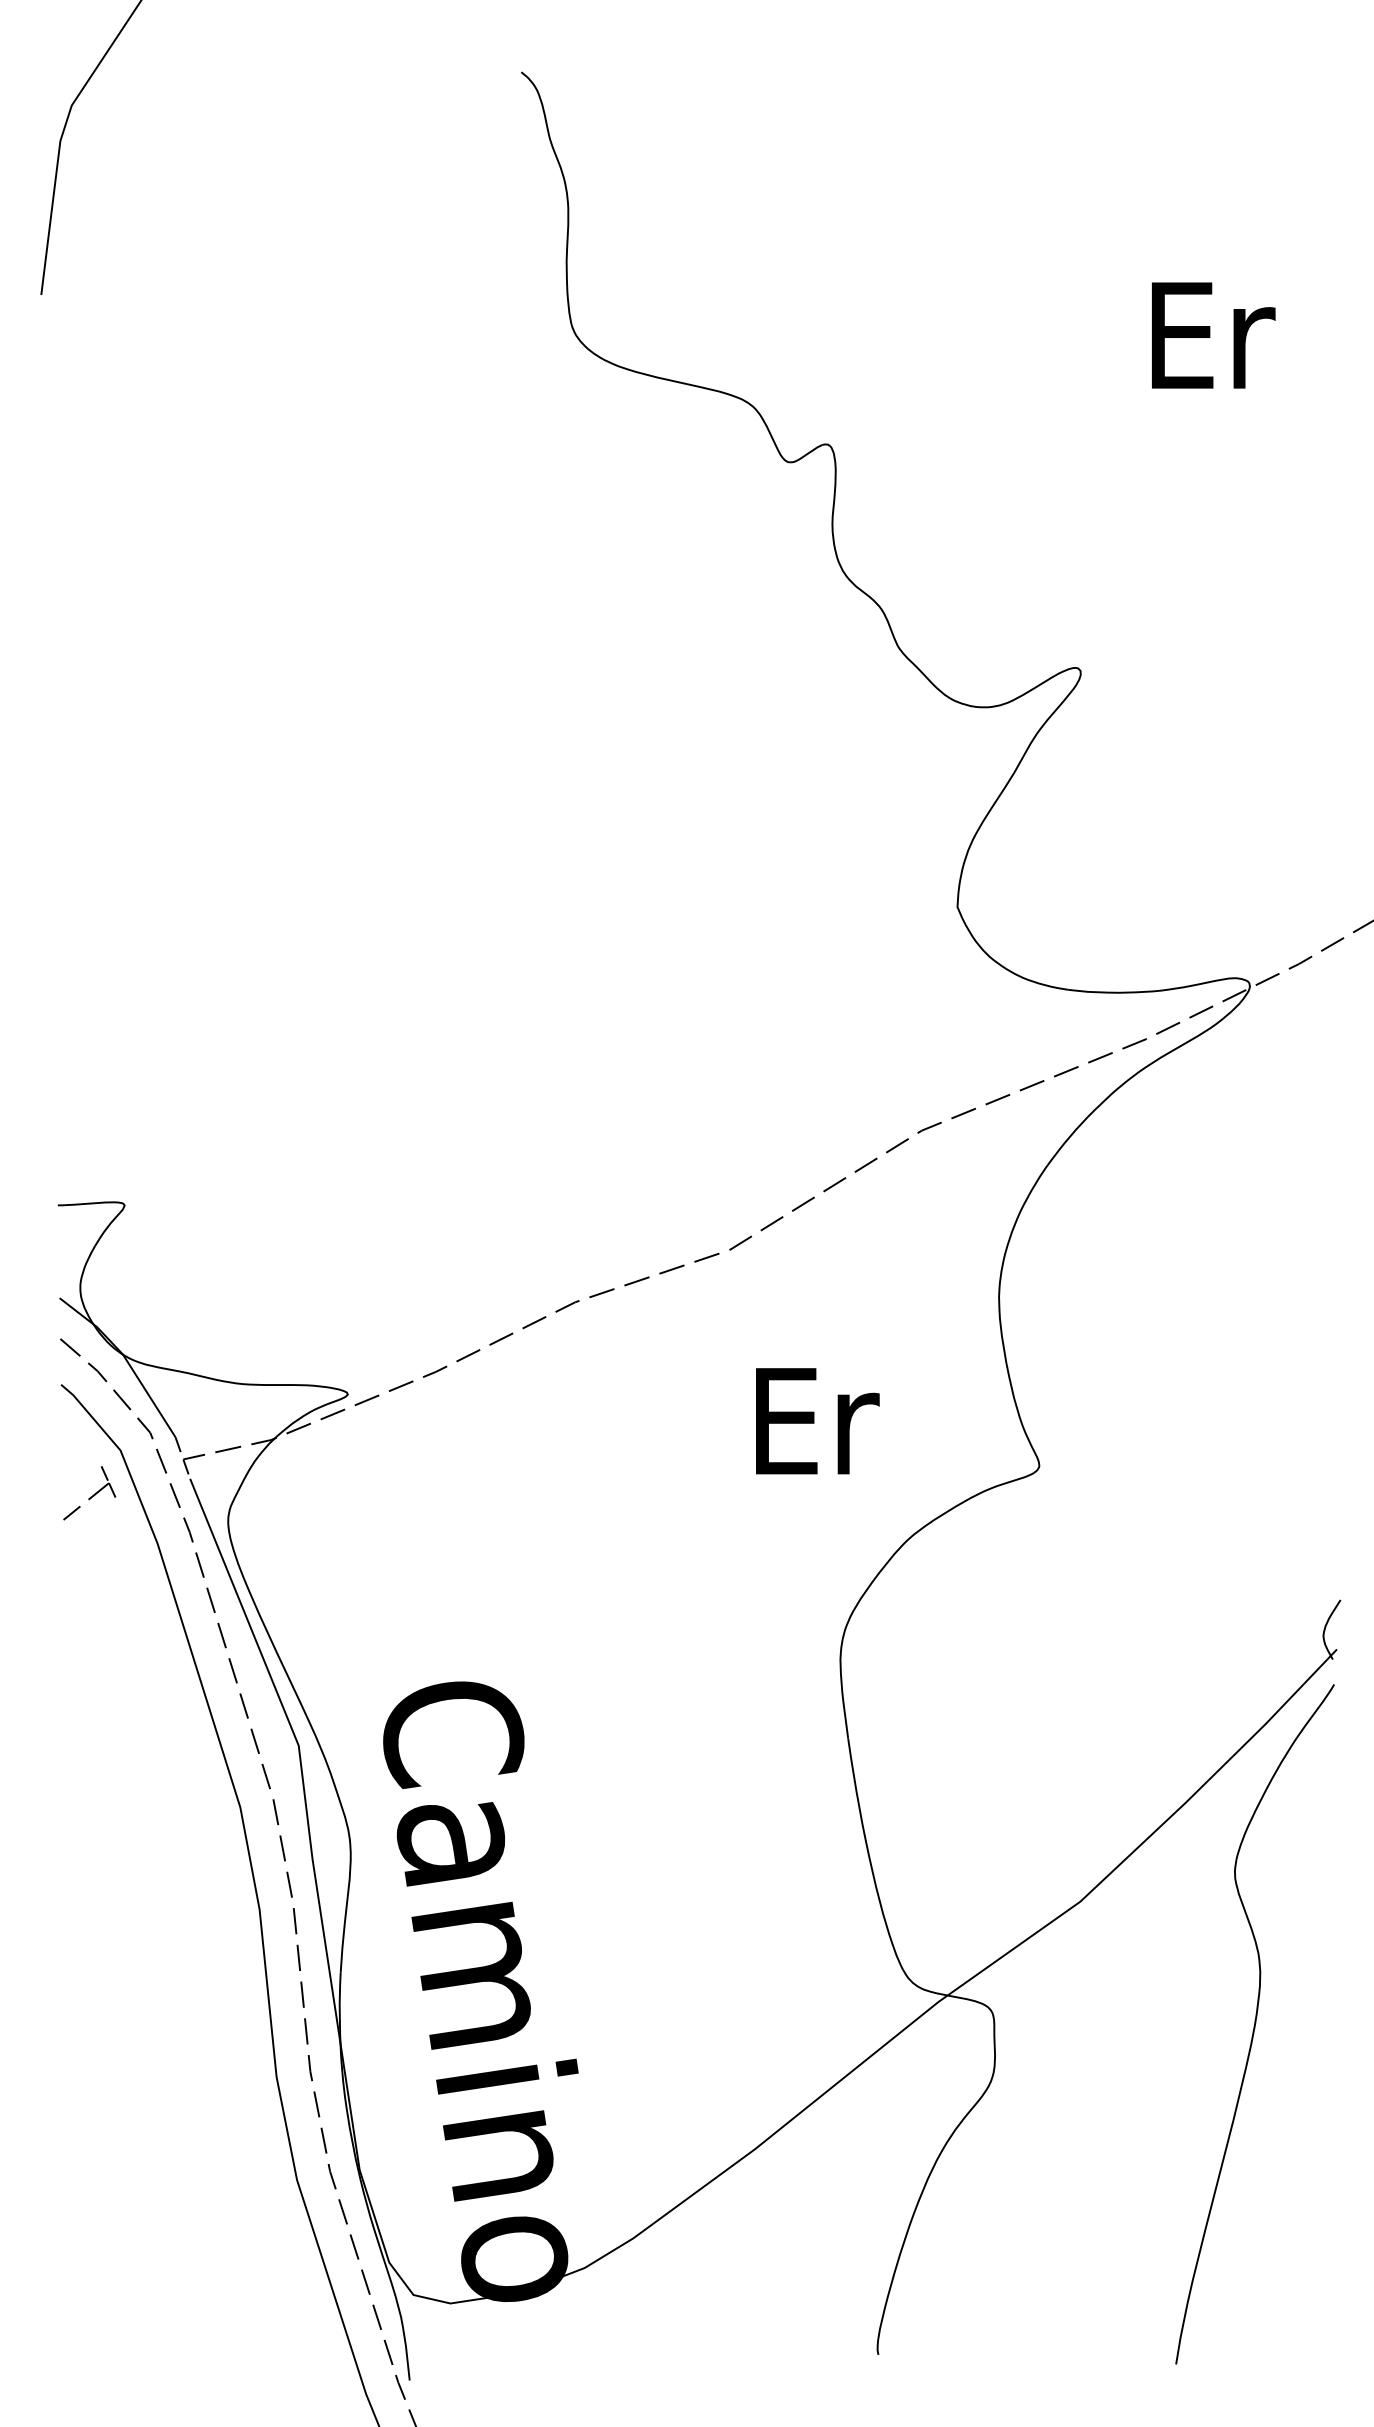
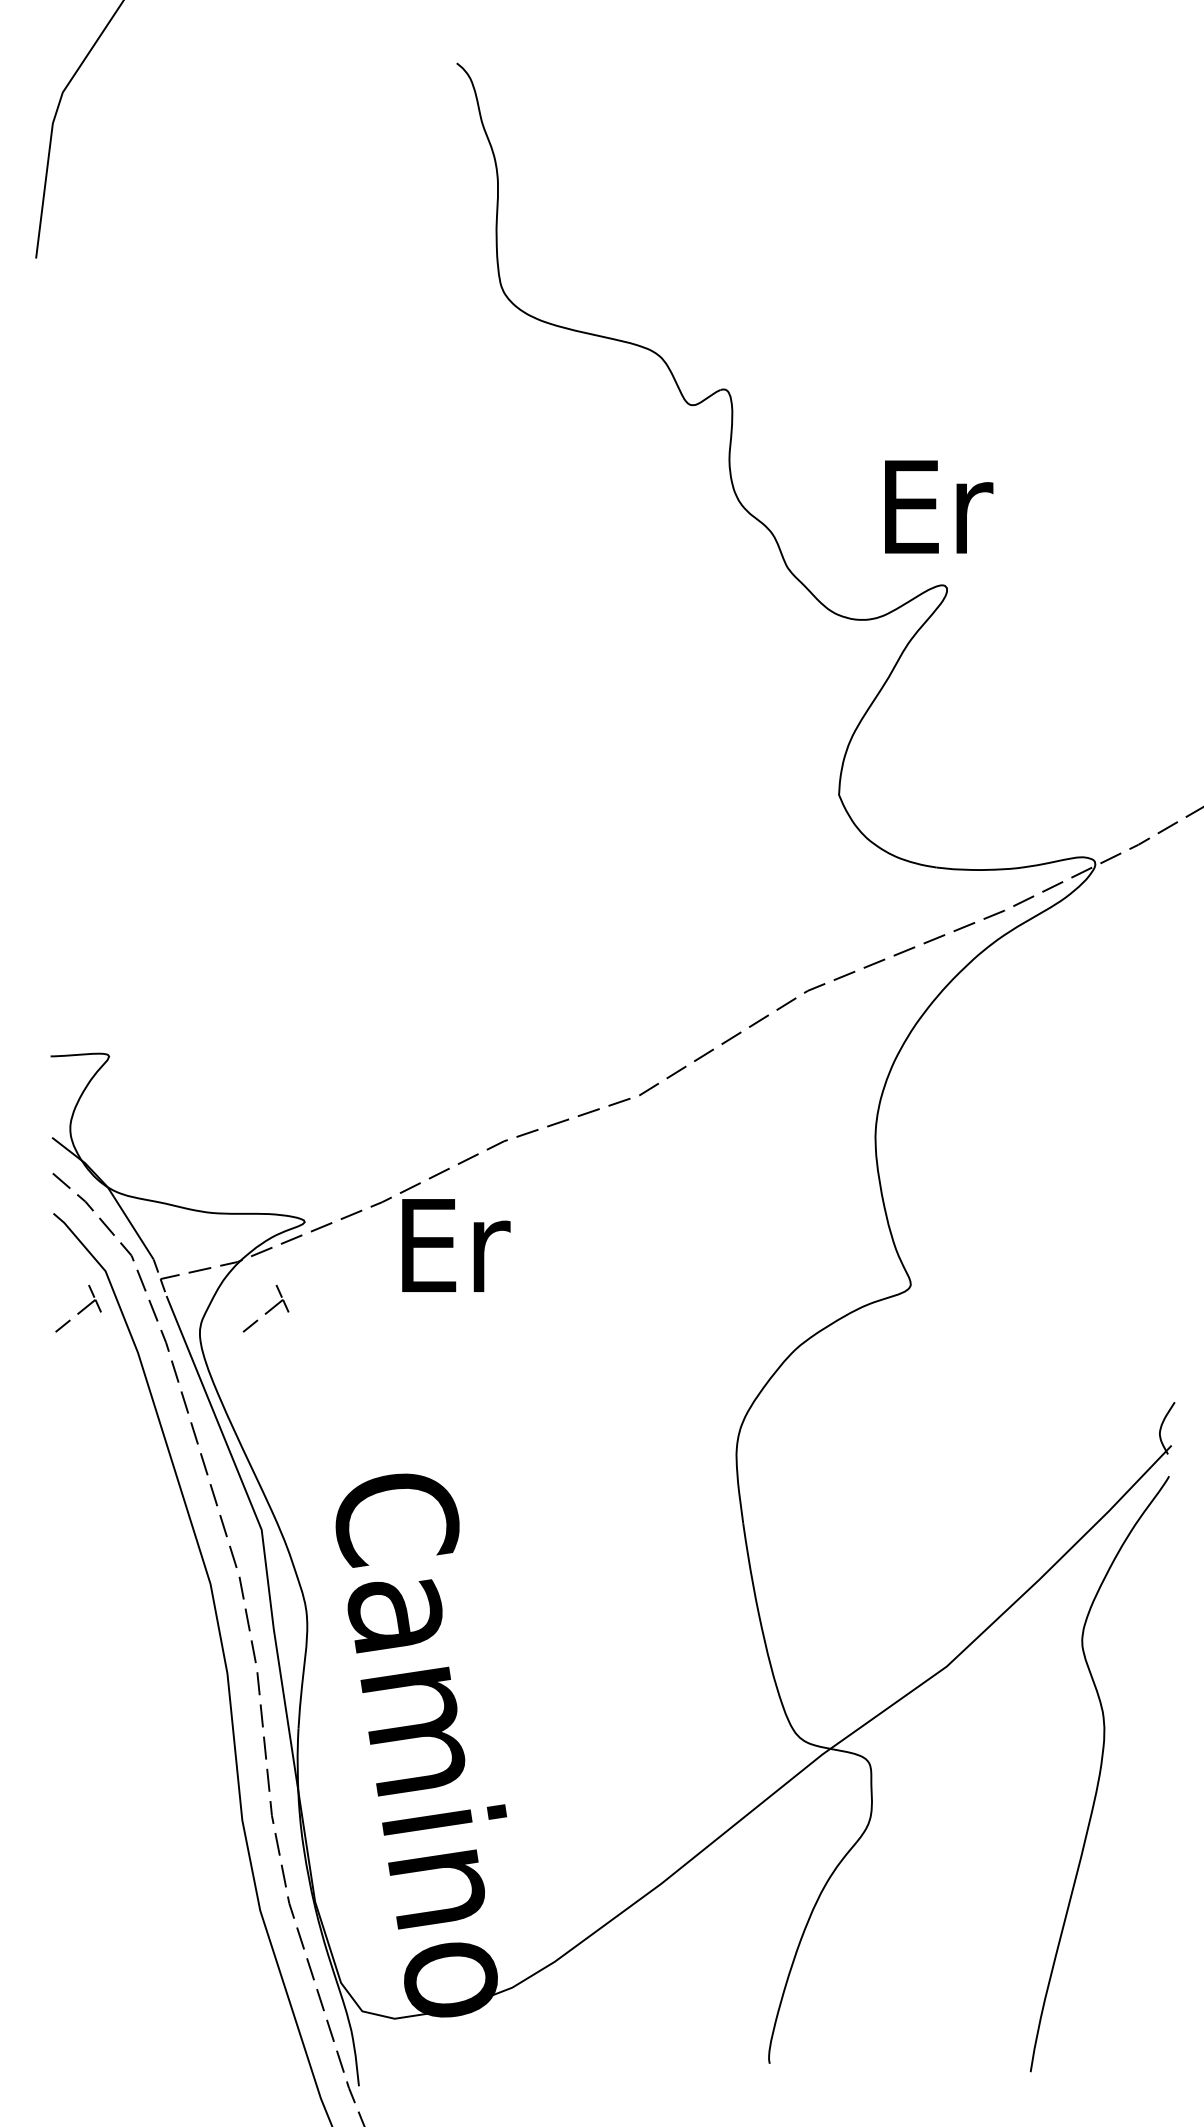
text: (1213, 335) -> (938, 506), moved
text: (817, 1421) -> (456, 1245), moved
part: (303, 1493) -> (265, 1308), added

